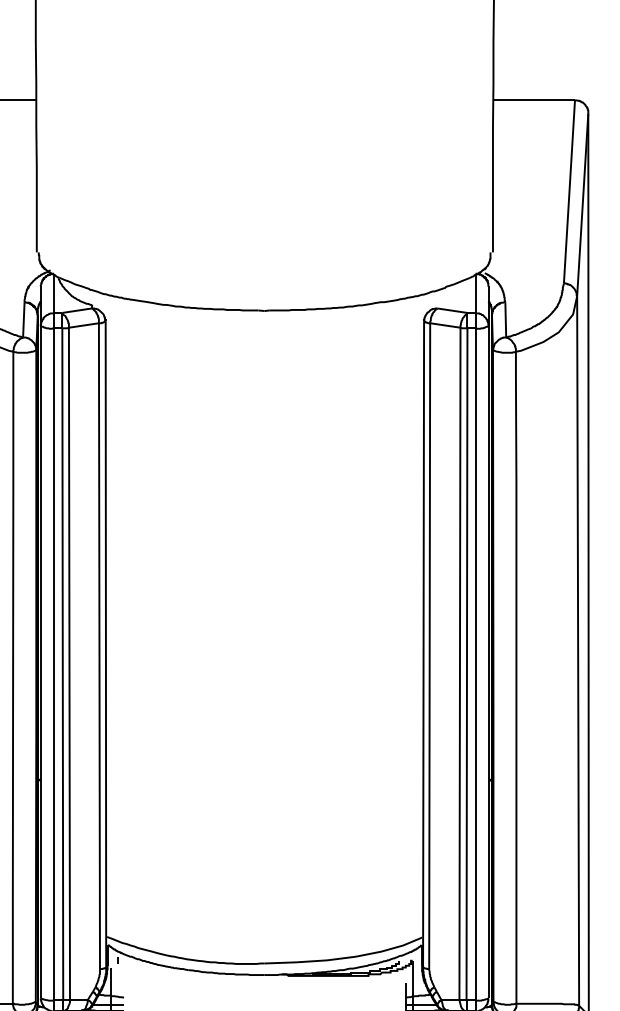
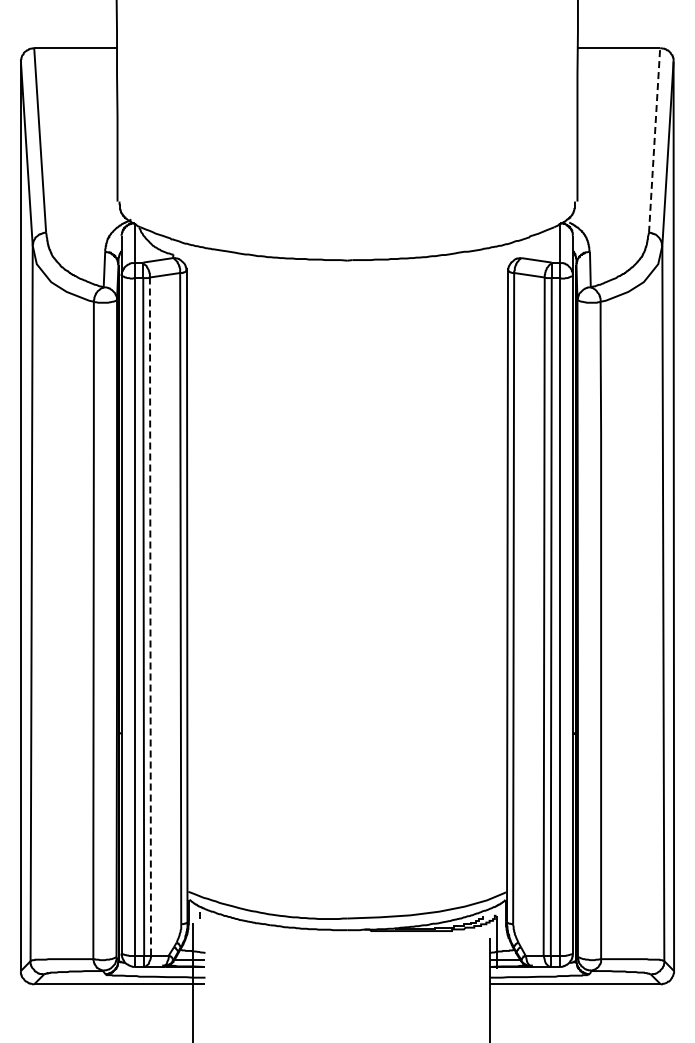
line: (569, 191) -> (654, 140), solid -> dashed
line: (69, 663) -> (150, 616), solid -> dashed

